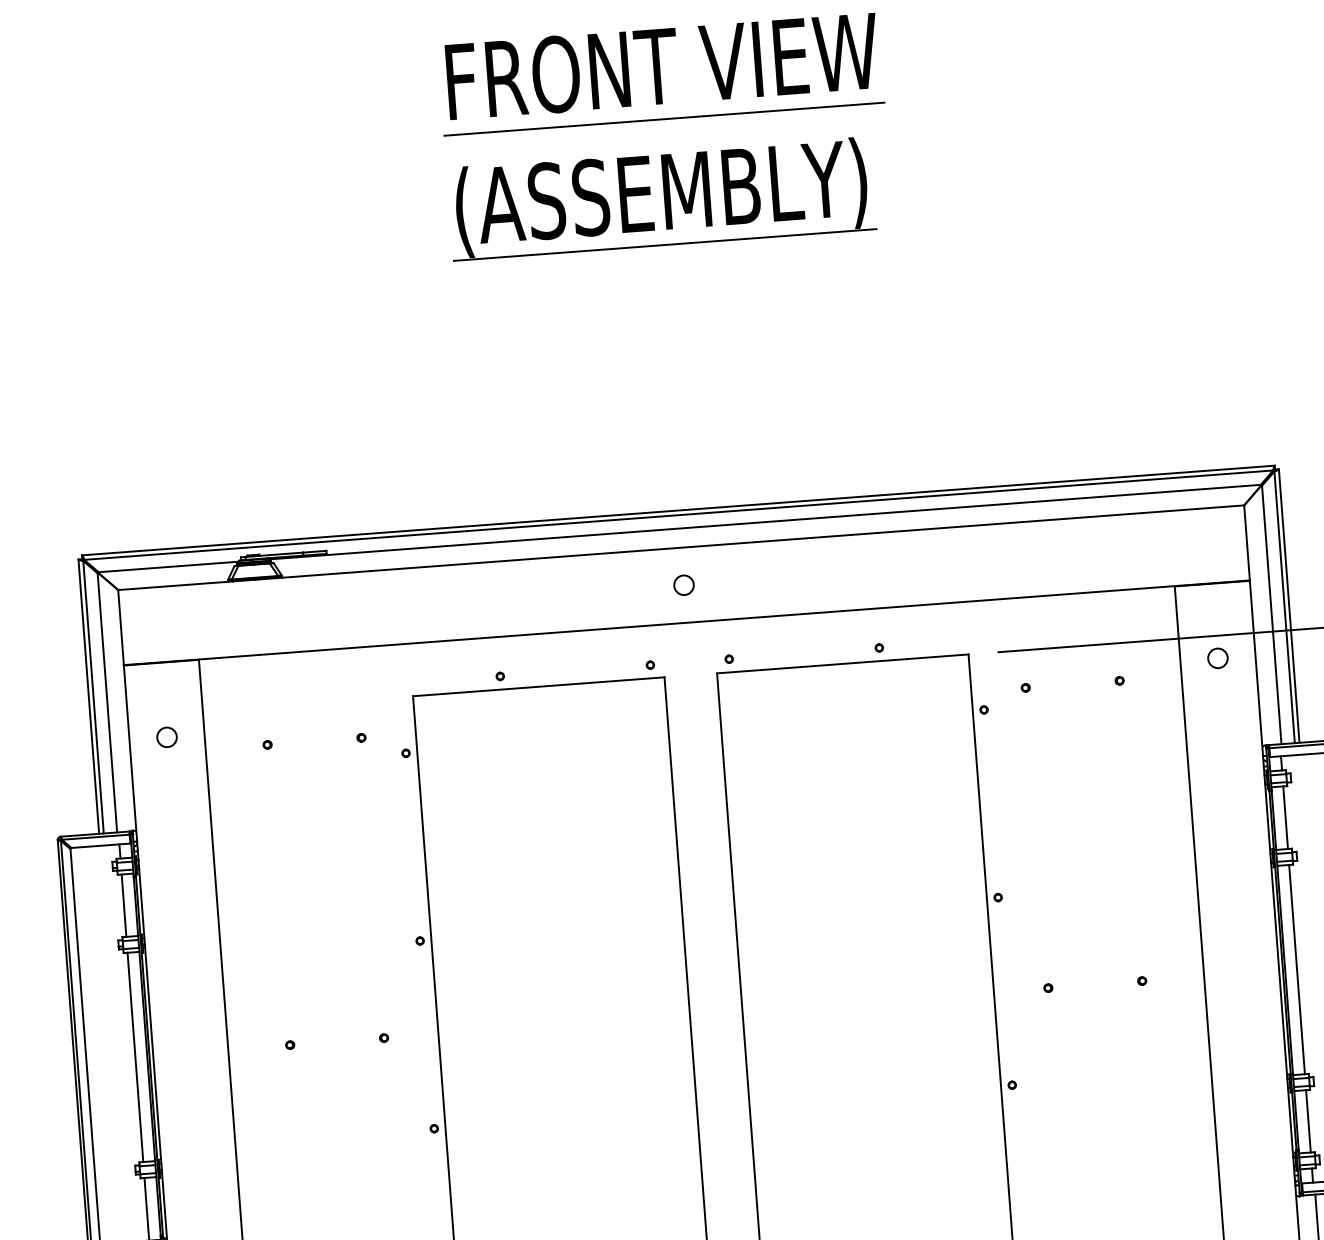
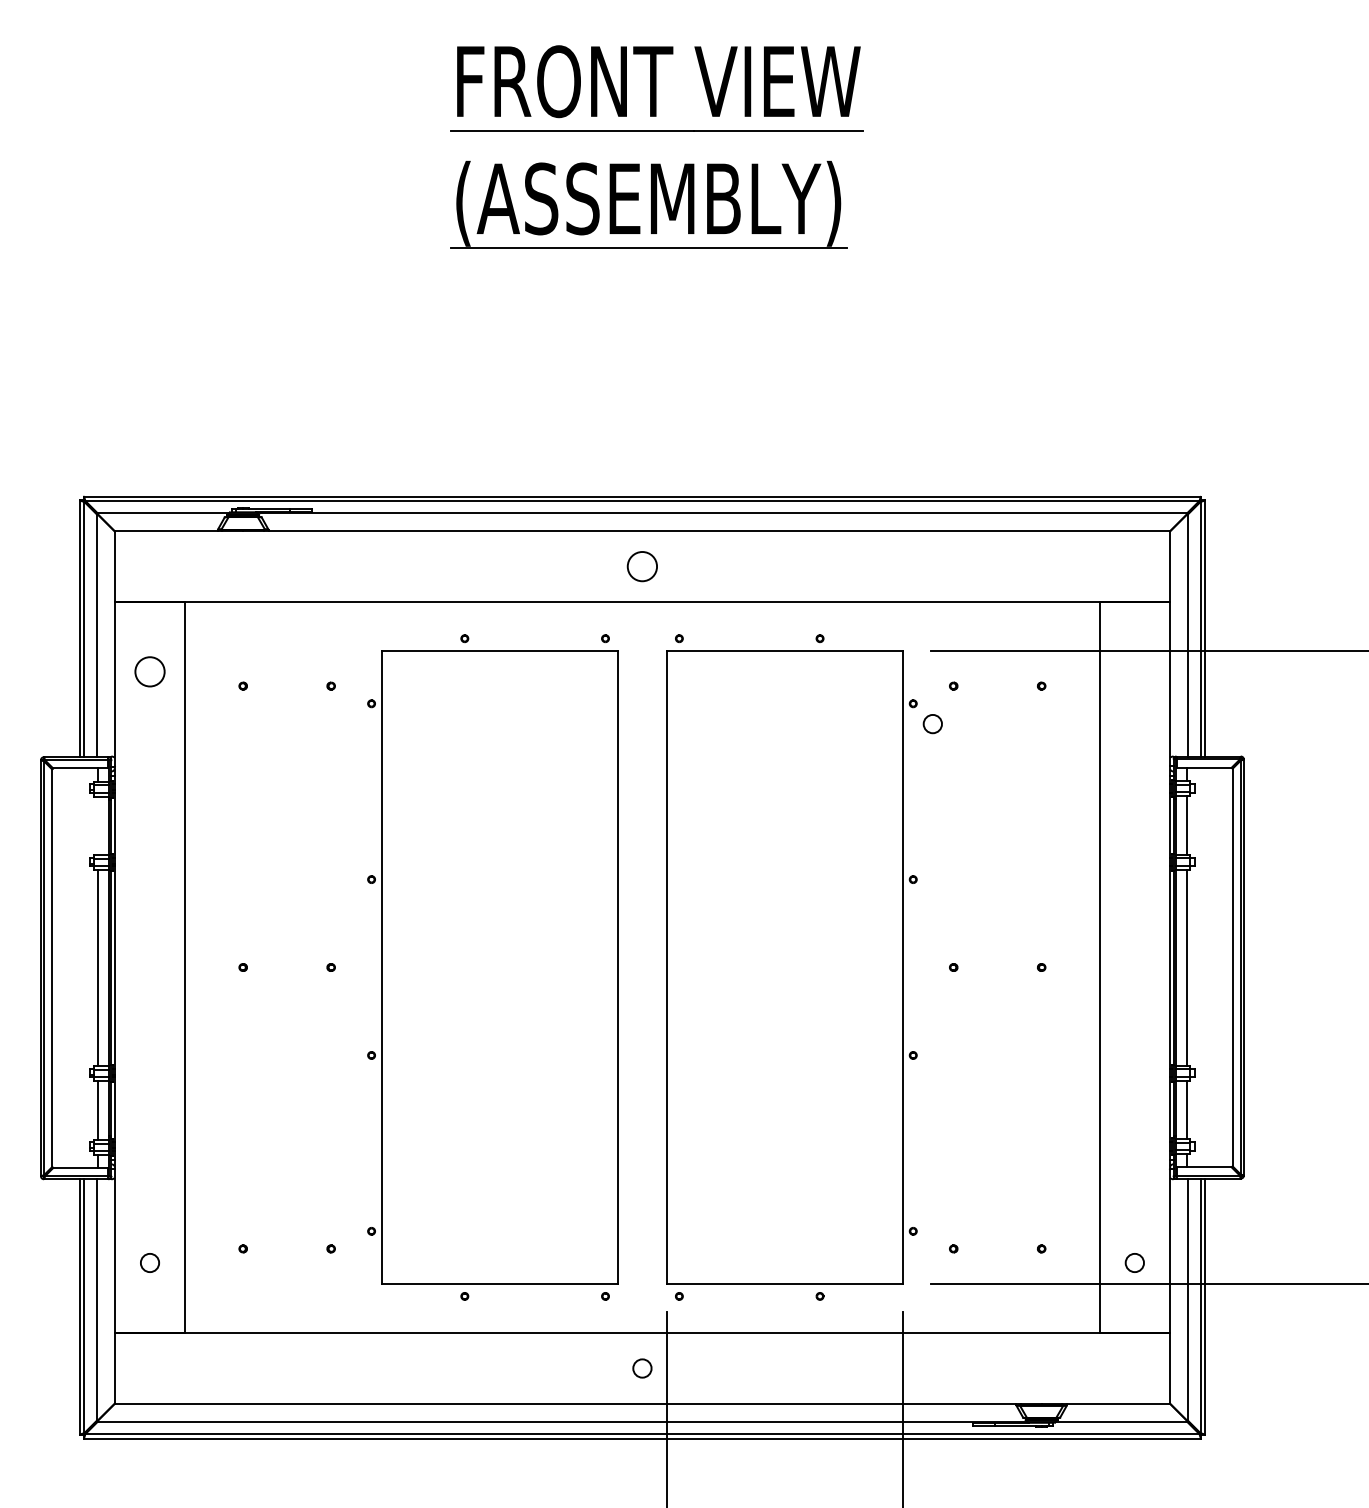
circle: (684, 585) -> (642, 566), size x1.6
circle: (1217, 658) -> (932, 724), moved
circle: (166, 737) -> (149, 672), size x1.6
line: (124, 905) -> (98, 825), removed

